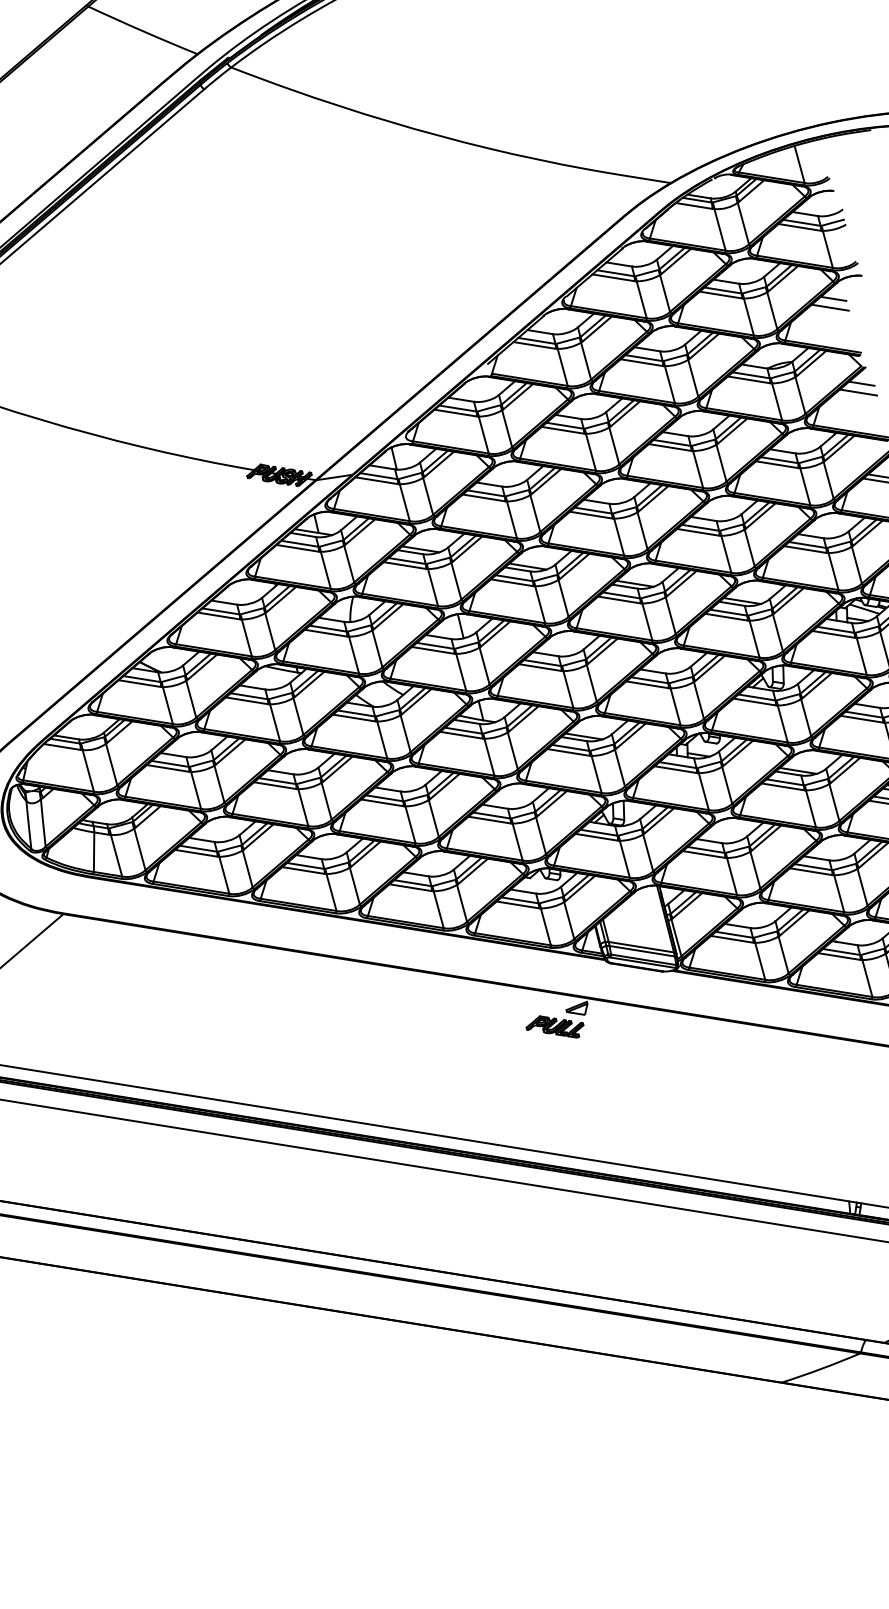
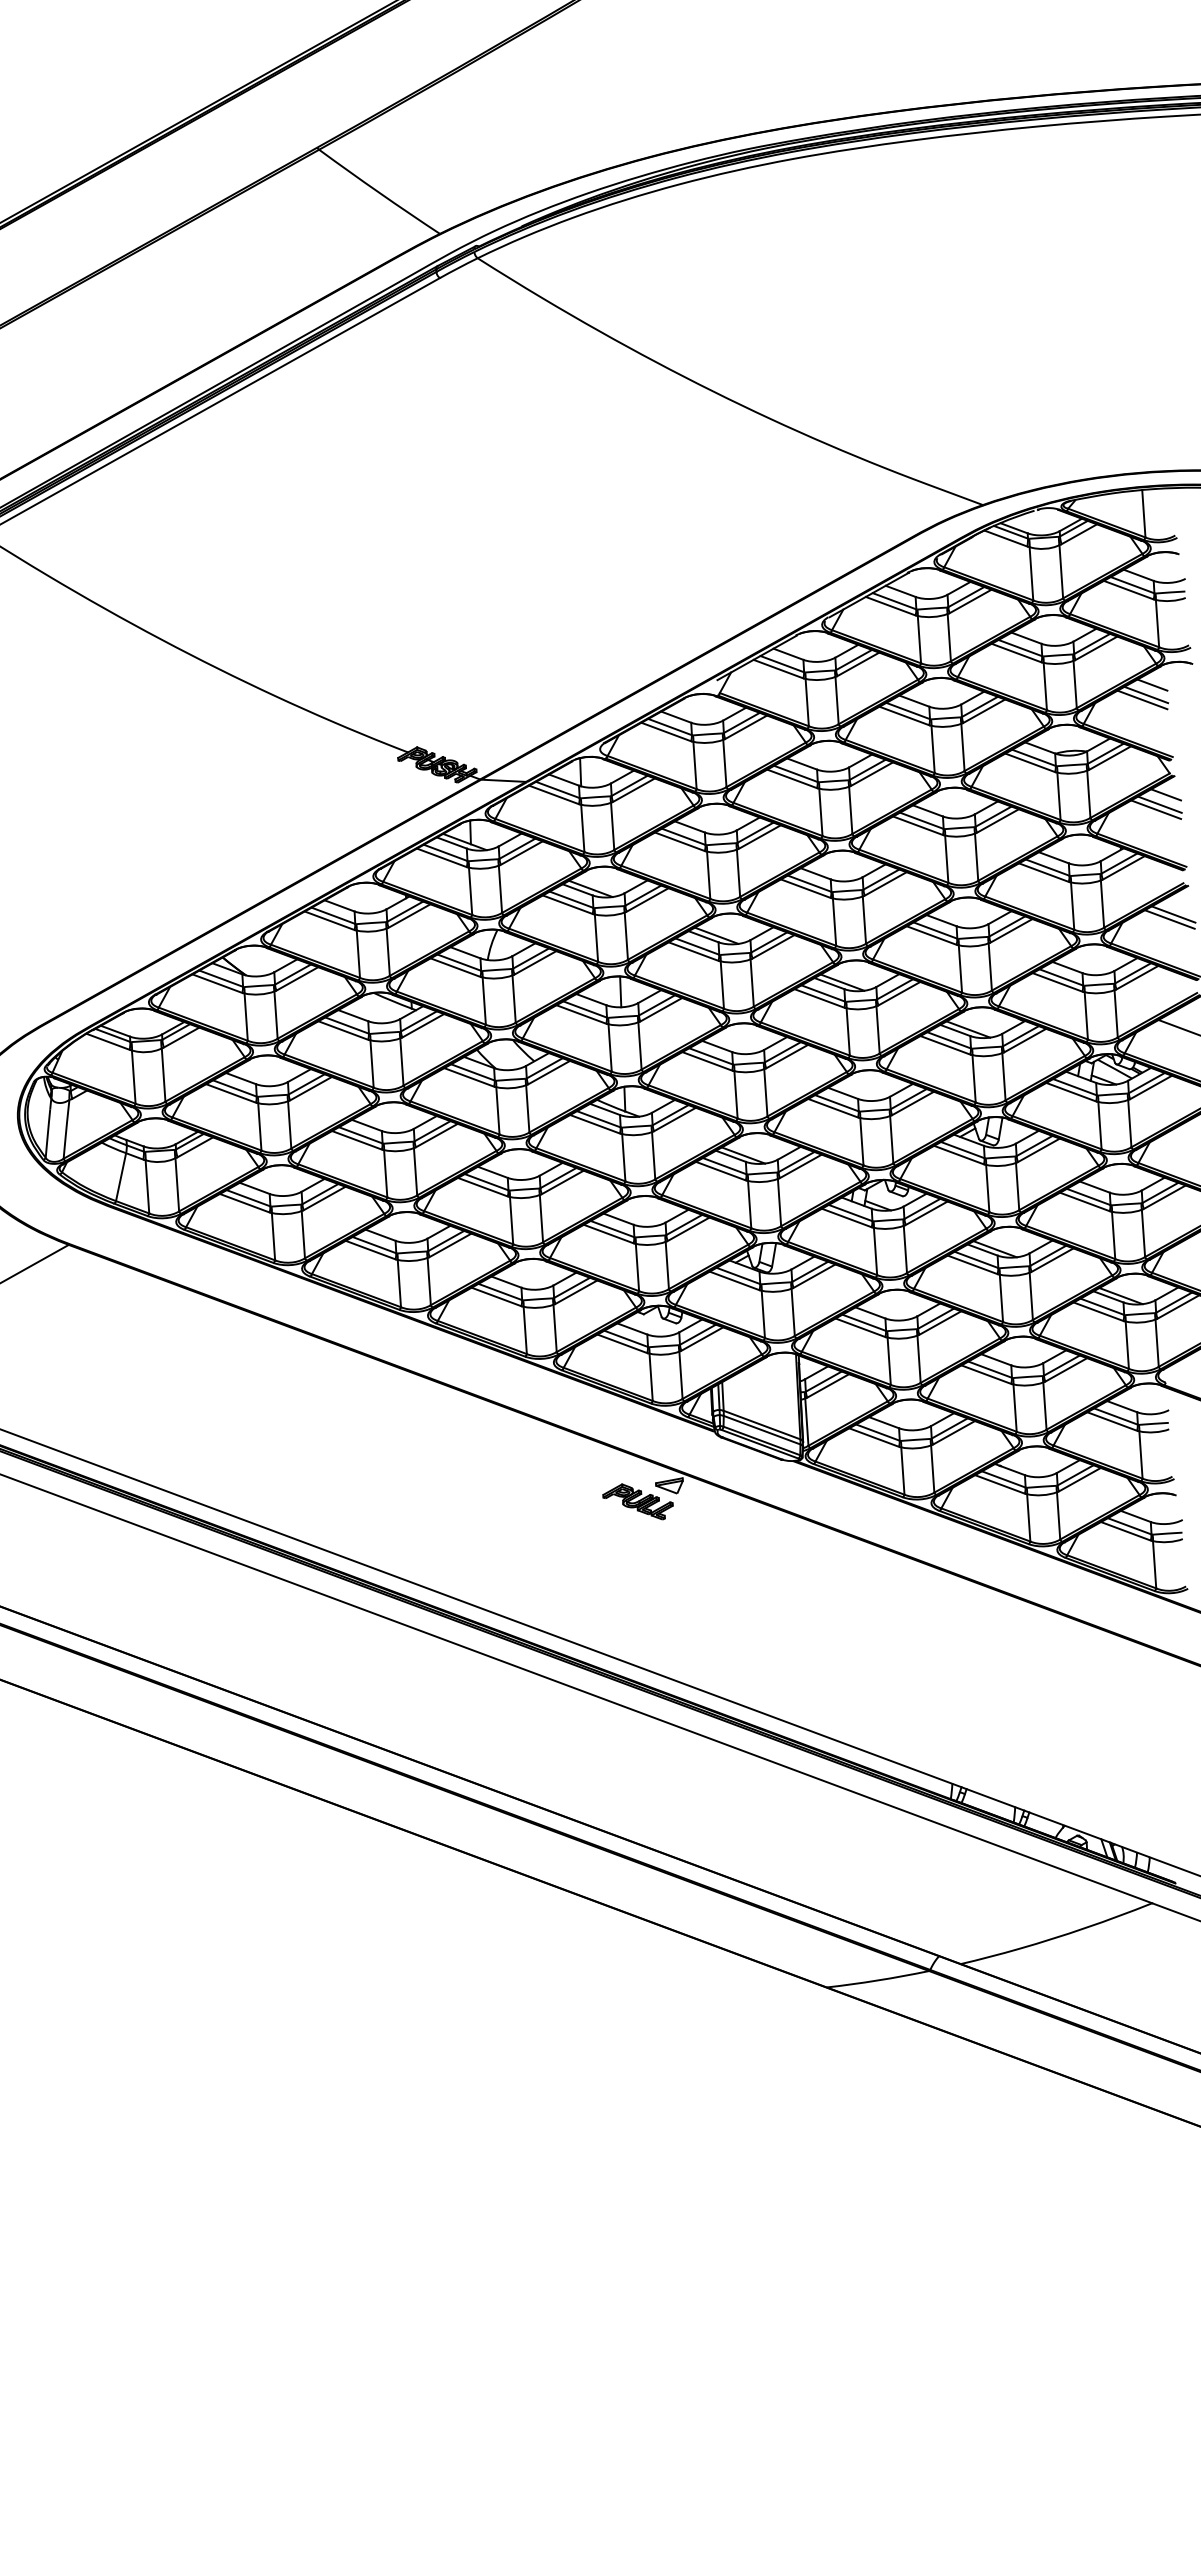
line: (827, 311) -> (1142, 699), added
line: (856, 396) -> (1156, 809), added

